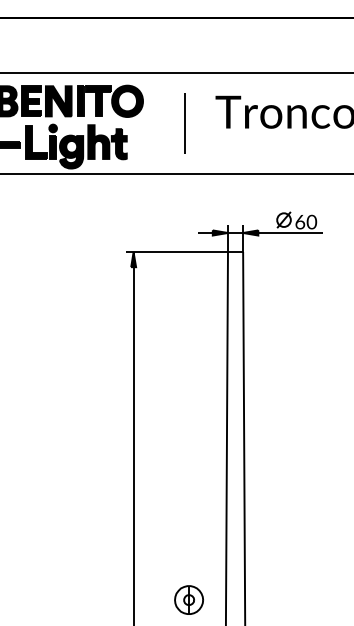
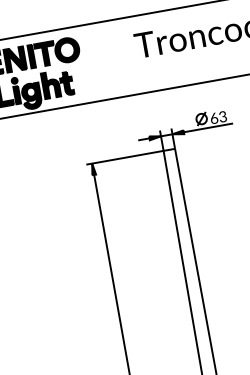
line: (184, 123) -> (113, 59), removed
text: (311, 222) -> (222, 117), 60 -> 63

